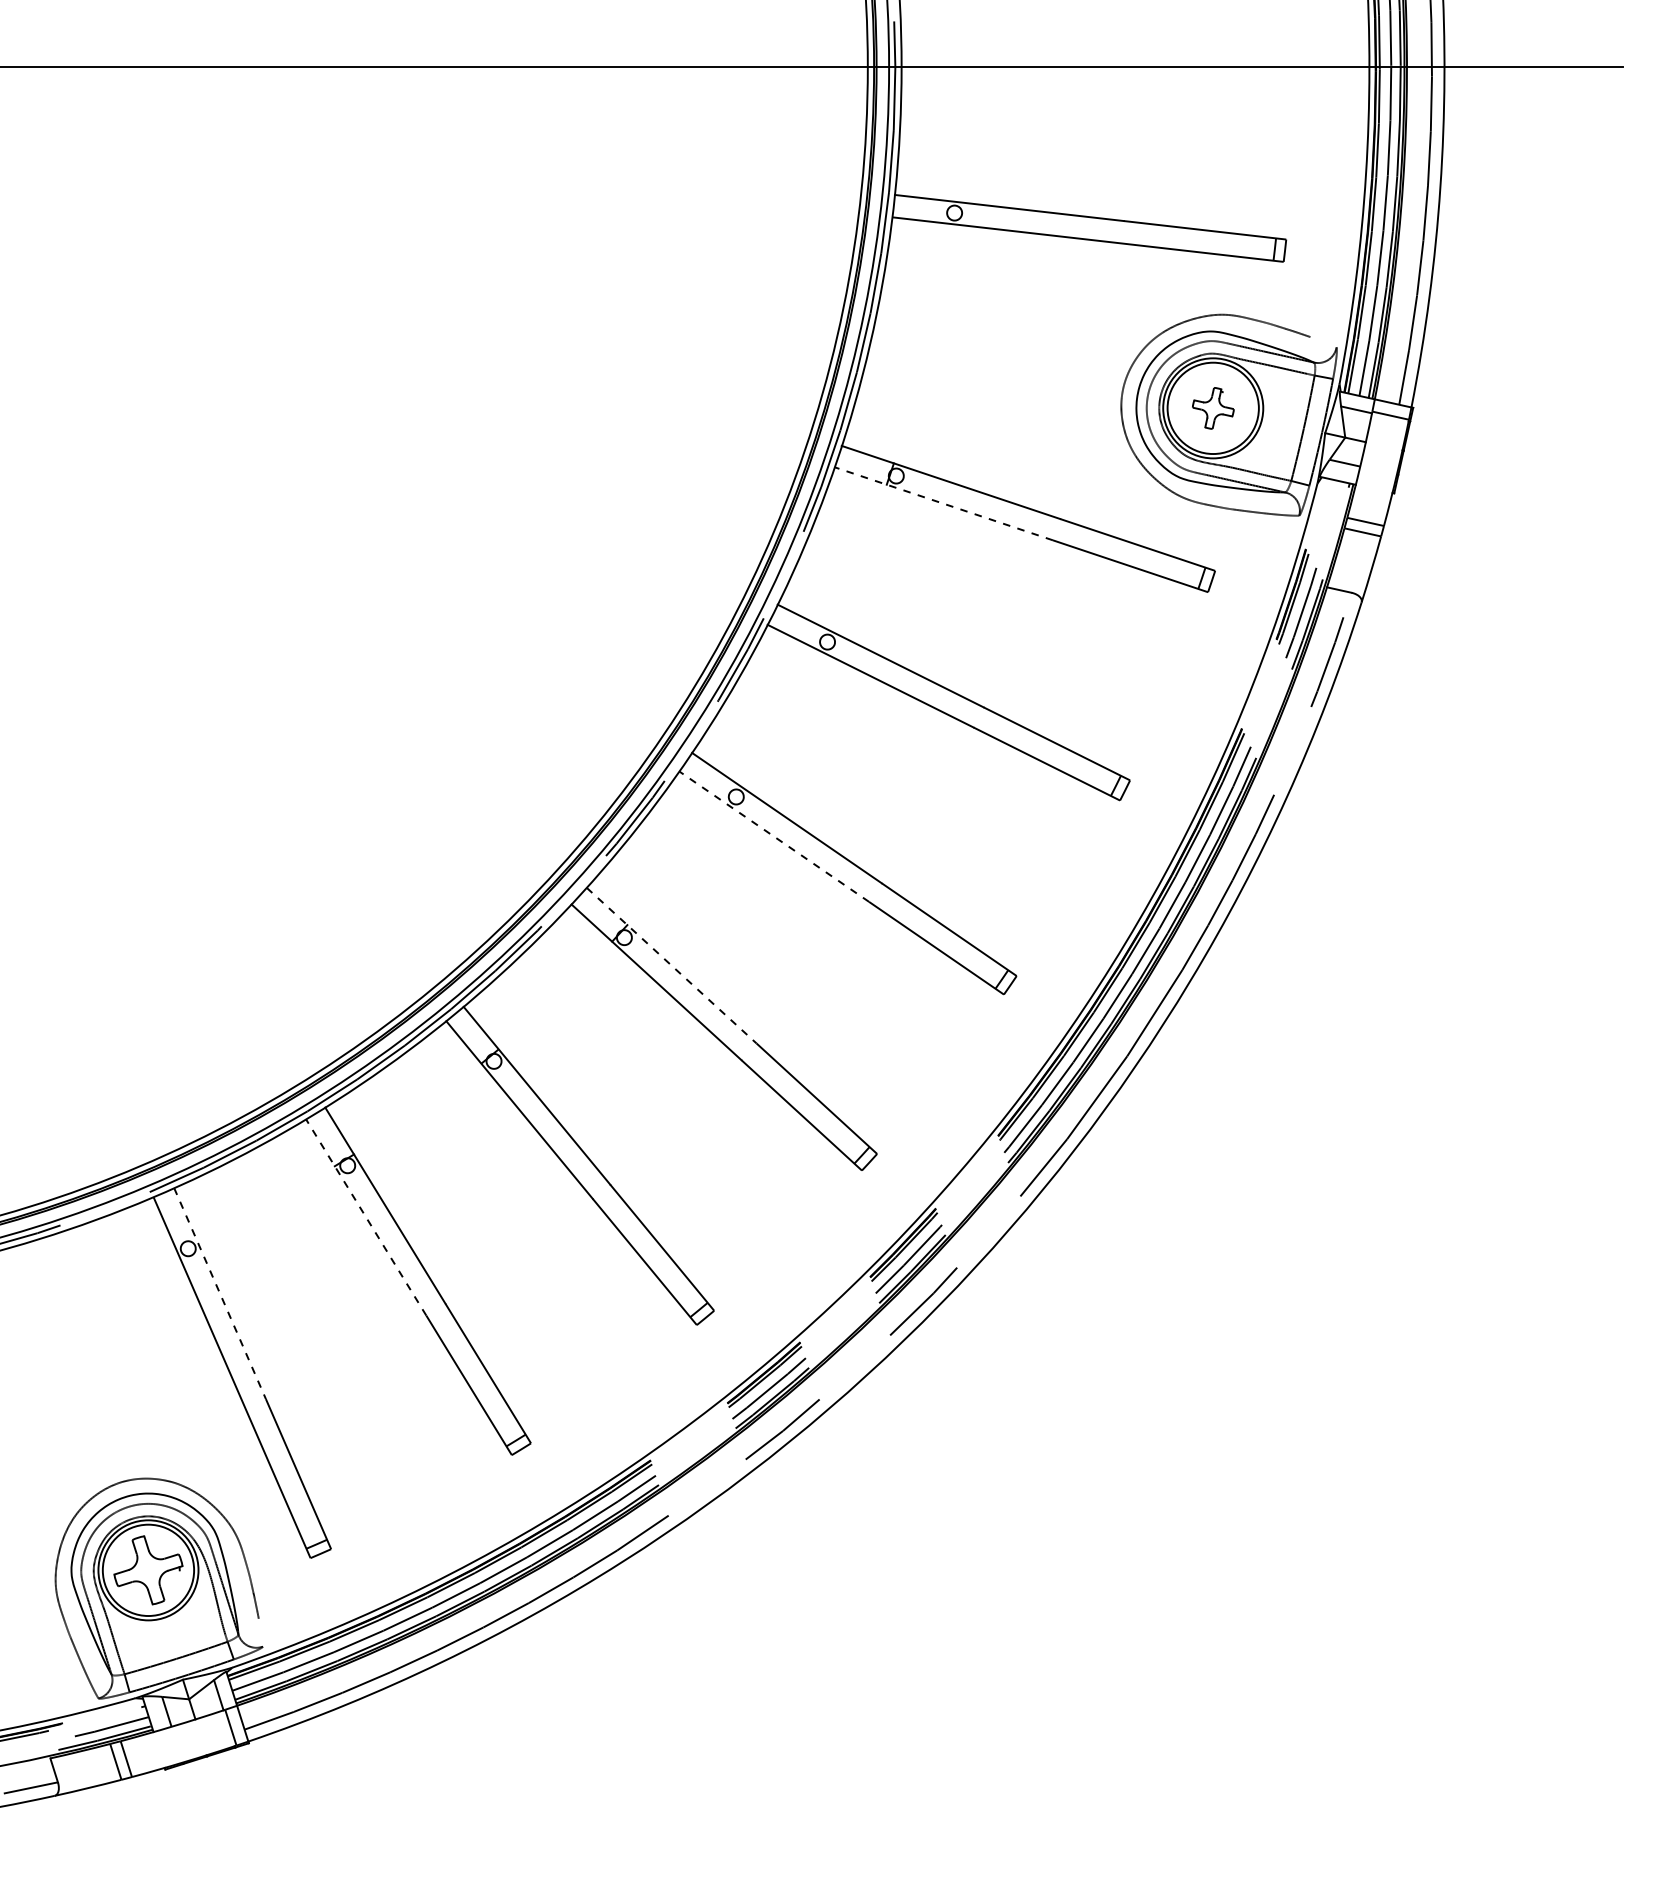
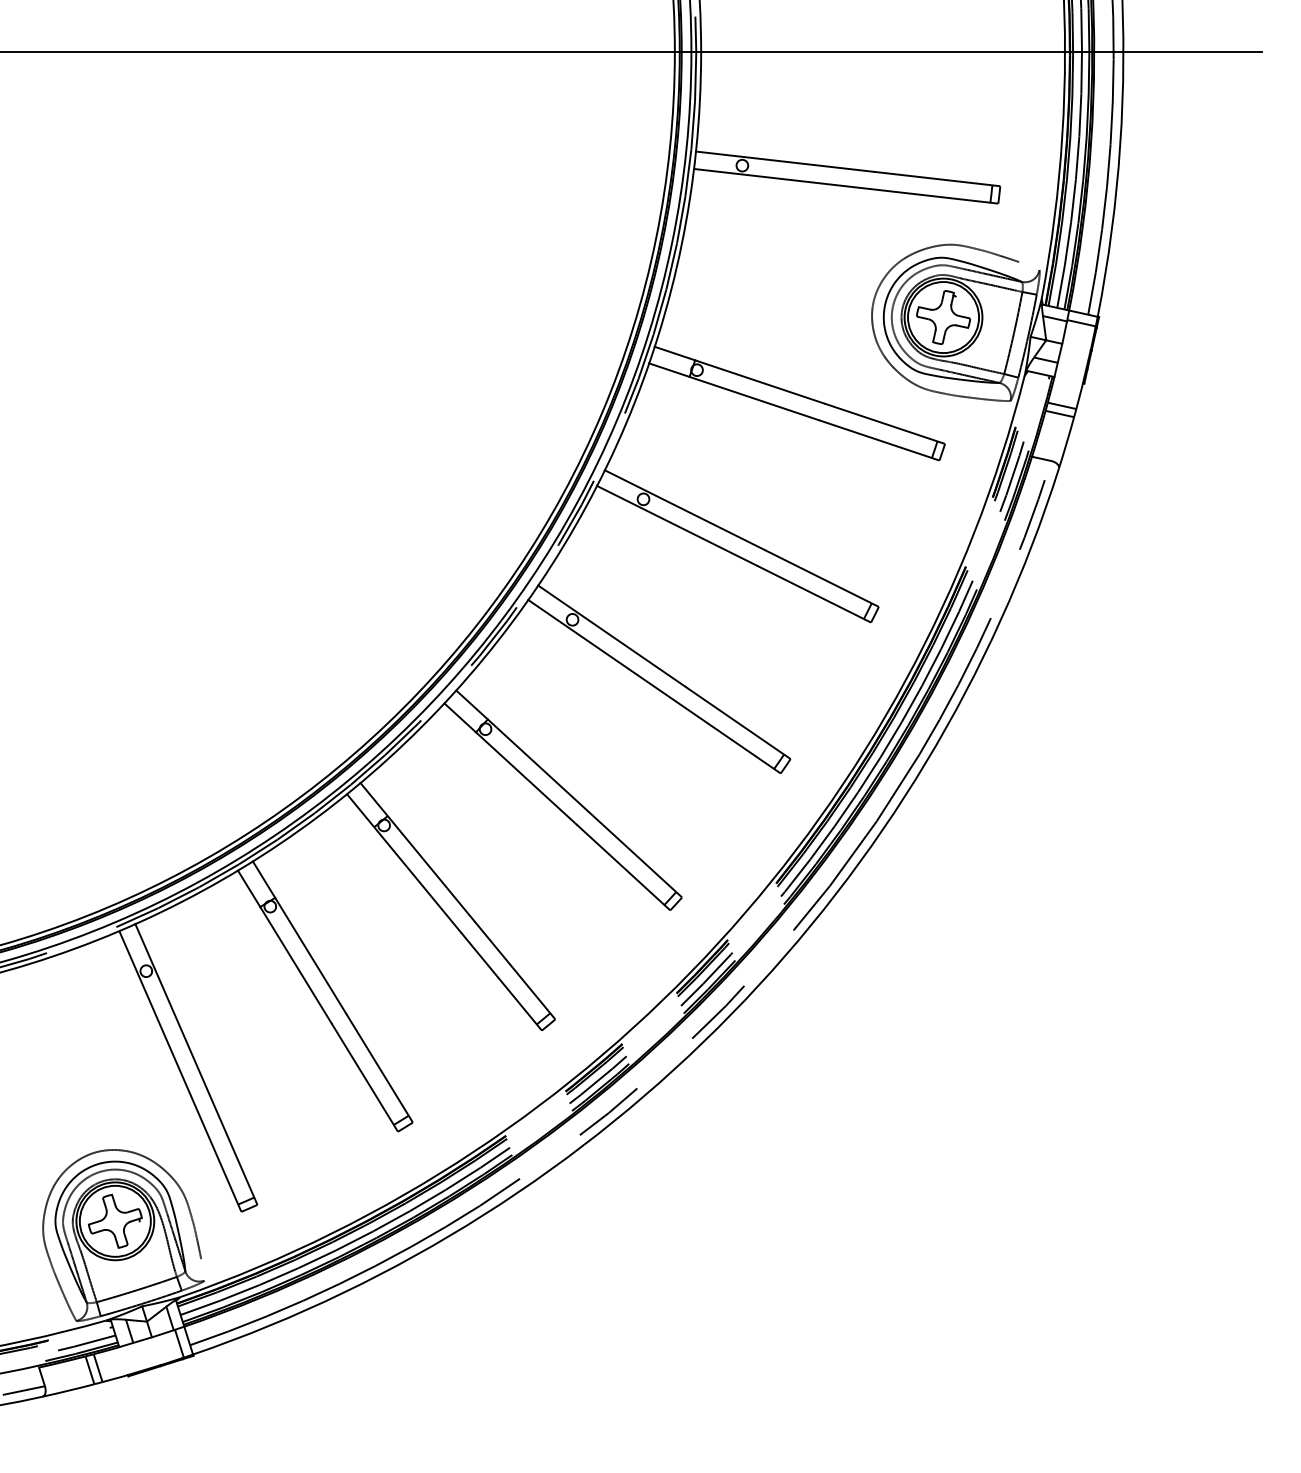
part: (1213, 408) -> (943, 317), size x1.67
line: (943, 503) -> (733, 391), dashed -> solid
line: (773, 836) -> (601, 650), dashed -> solid
line: (672, 966) -> (522, 751), dashed -> solid
line: (365, 1217) -> (284, 946), dashed -> solid
line: (220, 1294) -> (171, 1006), dashed -> solid

